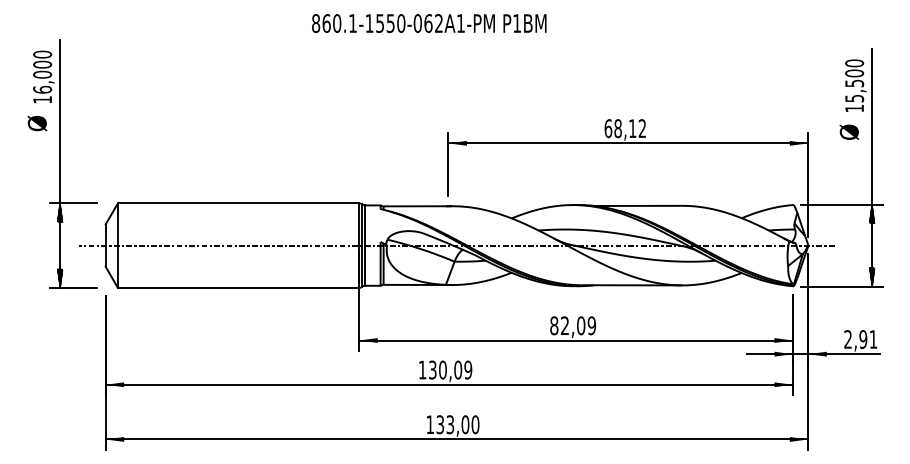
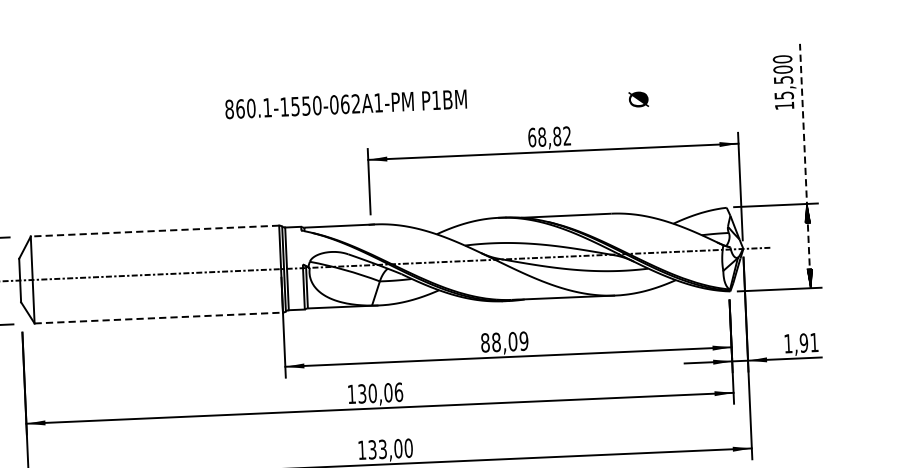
text: (429, 23) -> (346, 104), moved
text: (632, 128) -> (556, 136), 68,12 -> 68,82
text: (848, 131) -> (637, 98), moved
line: (872, 167) -> (805, 165), solid -> dashed
line: (238, 203) -> (154, 231), solid -> dashed
line: (238, 287) -> (158, 317), solid -> dashed
text: (565, 325) -> (496, 342), 82,09 -> 88,09
text: (847, 339) -> (787, 343), 2,91 -> 1,91
text: (468, 369) -> (399, 391), 130,09 -> 130,06

